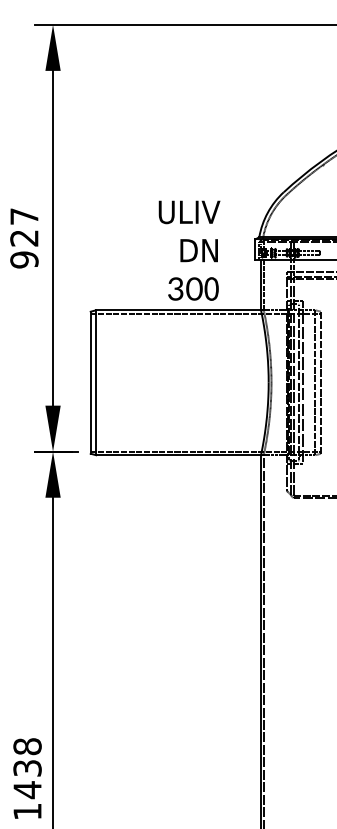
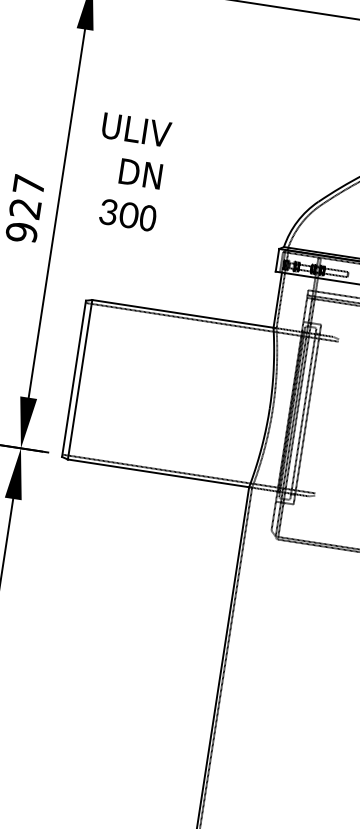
text: (189, 250) -> (130, 172), moved
line: (315, 382) -> (321, 416), removed
line: (320, 382) -> (326, 417), removed

